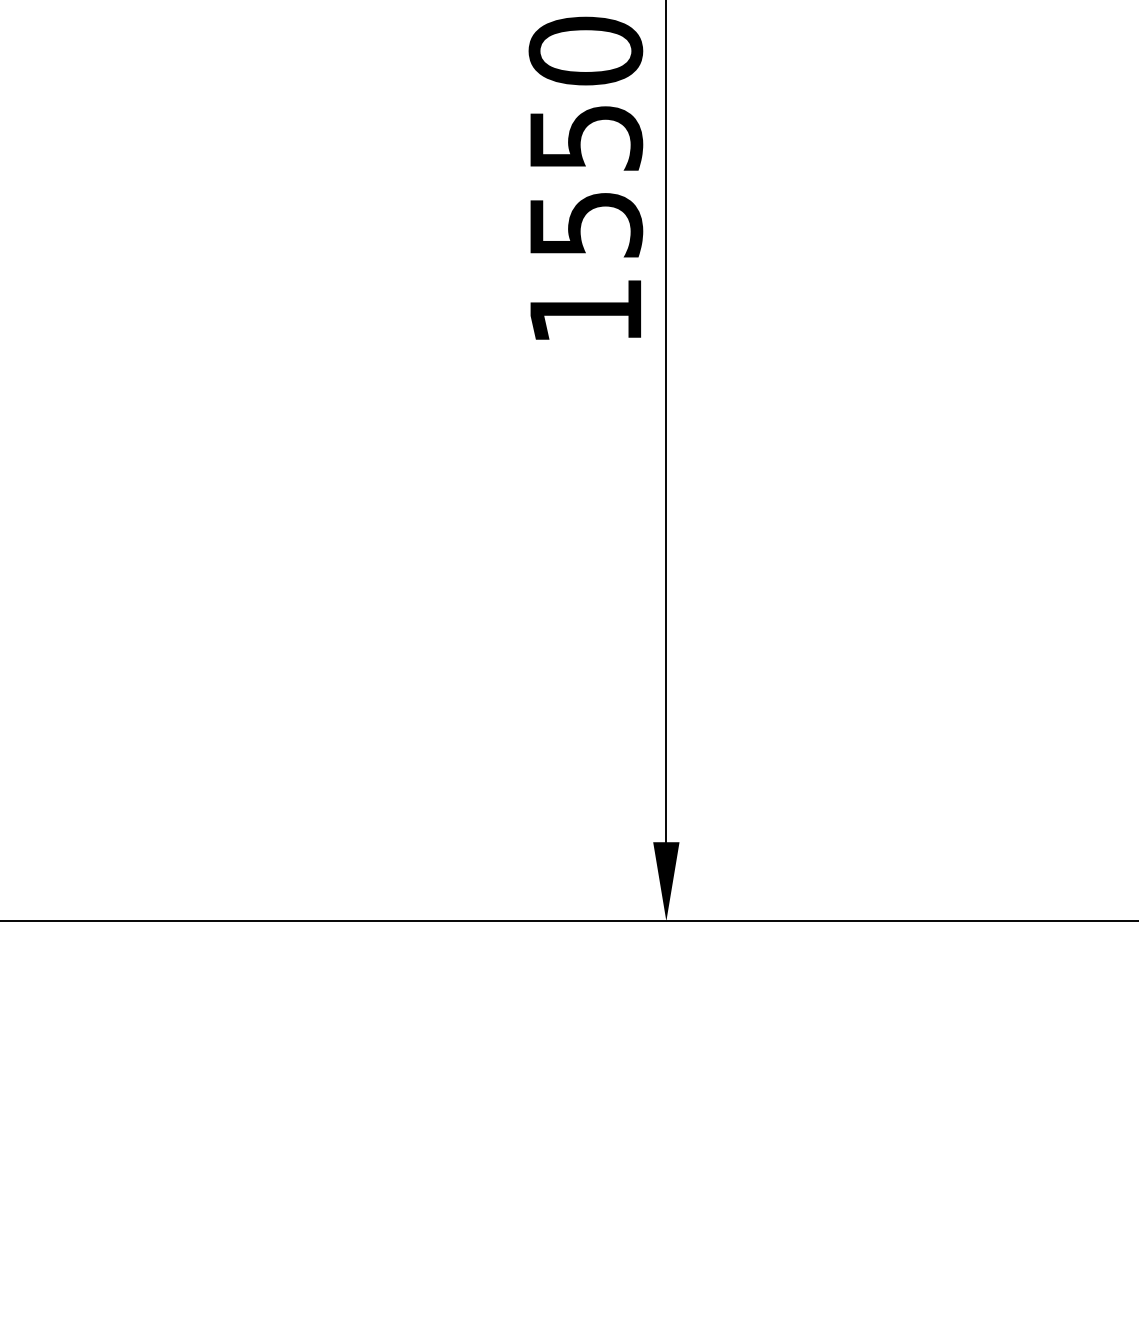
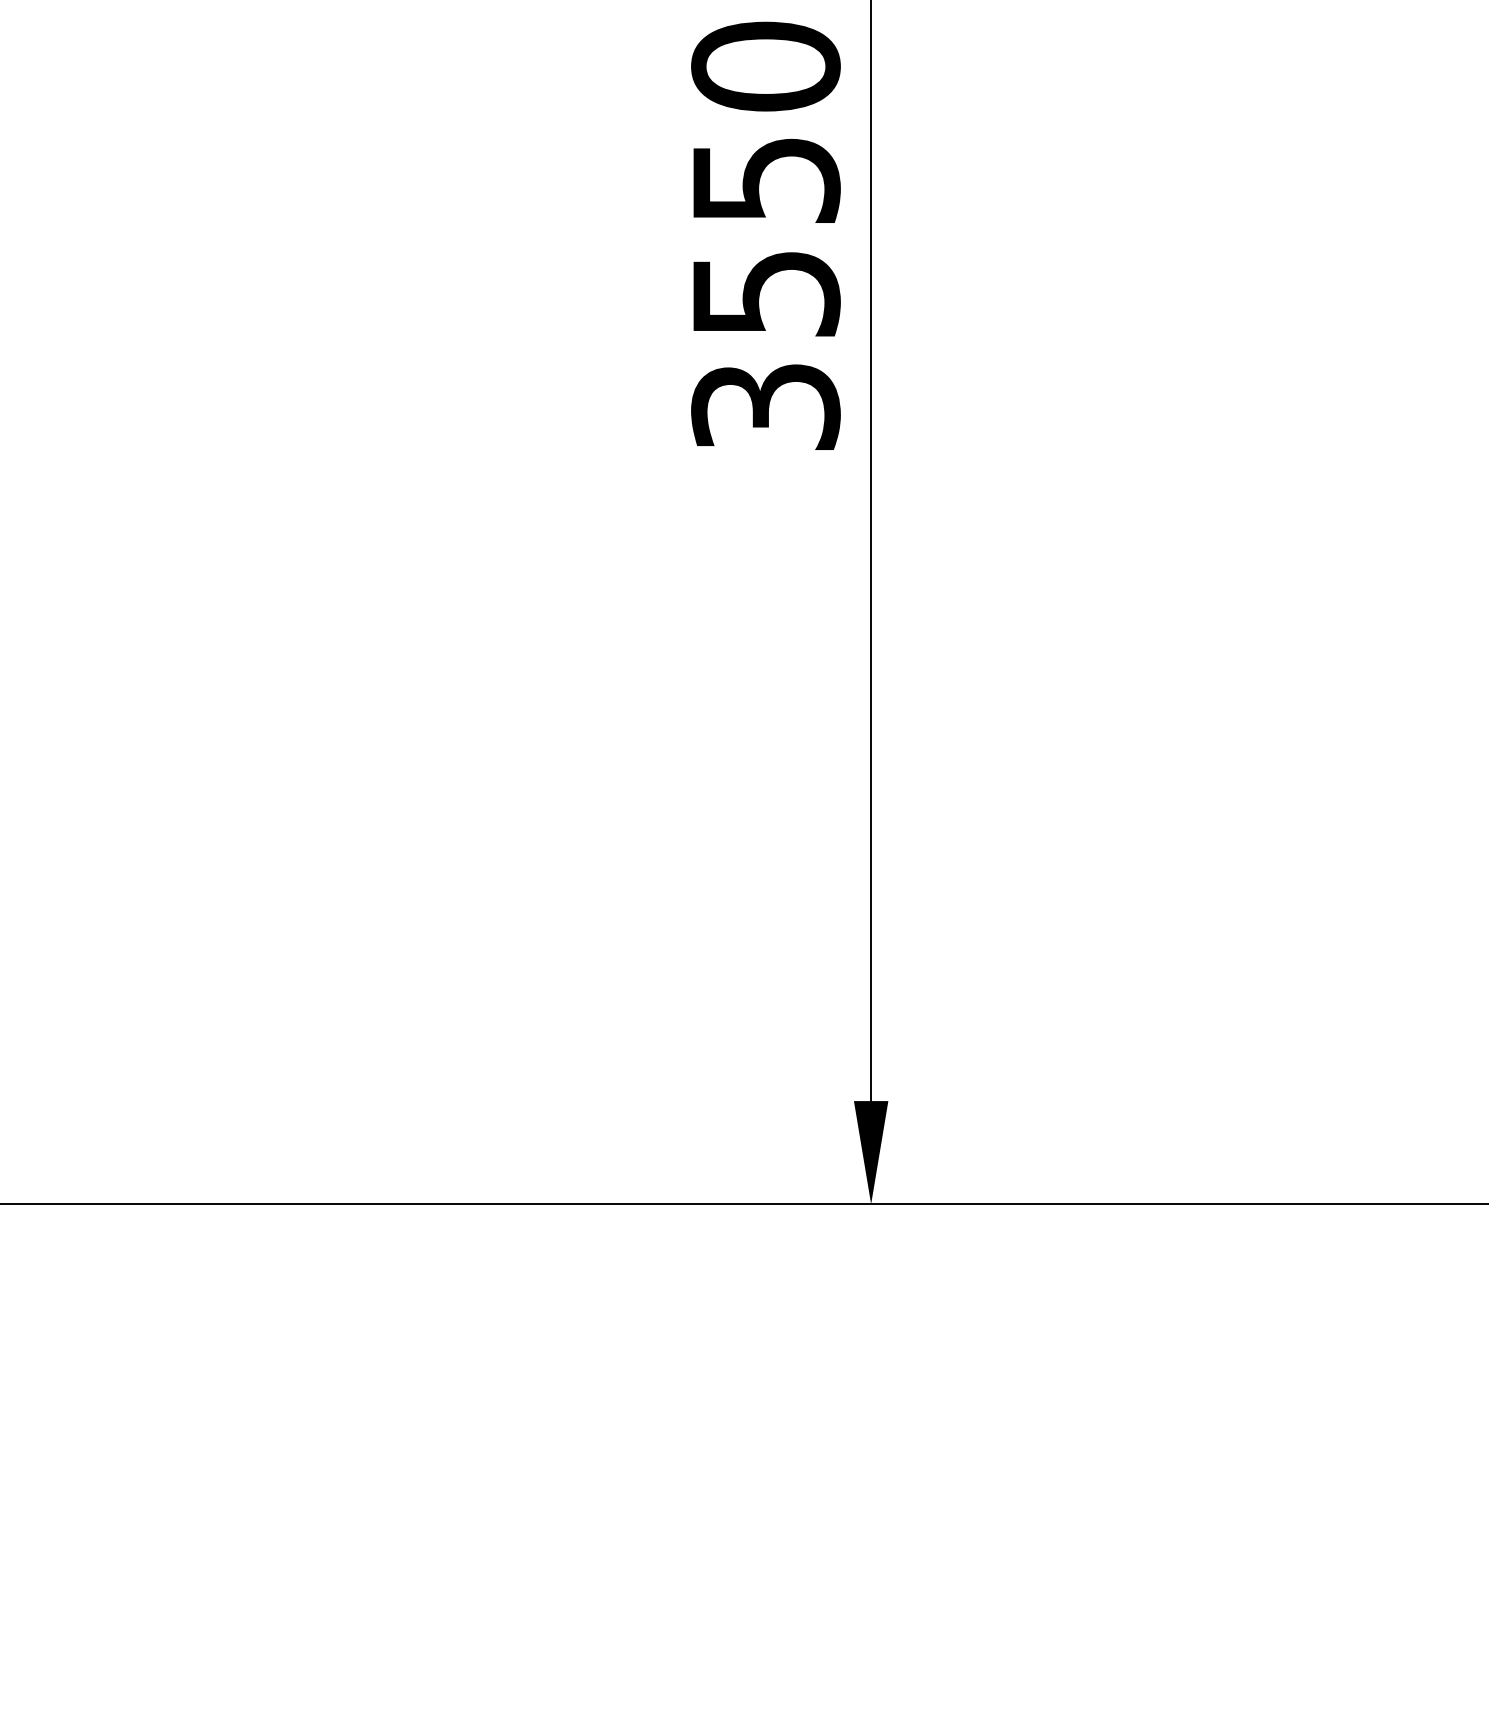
text: (585, 311) -> (765, 406), 1550 -> 3550

